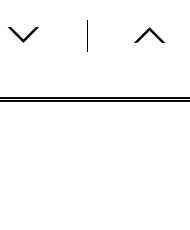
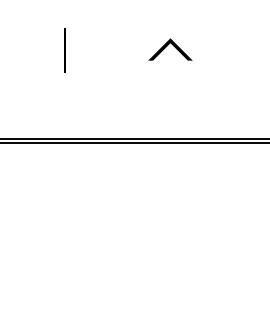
fill: (23, 35) -> (33, 49), removed
line: (86, 35) -> (64, 50), moved
part: (149, 35) -> (170, 49), moved

